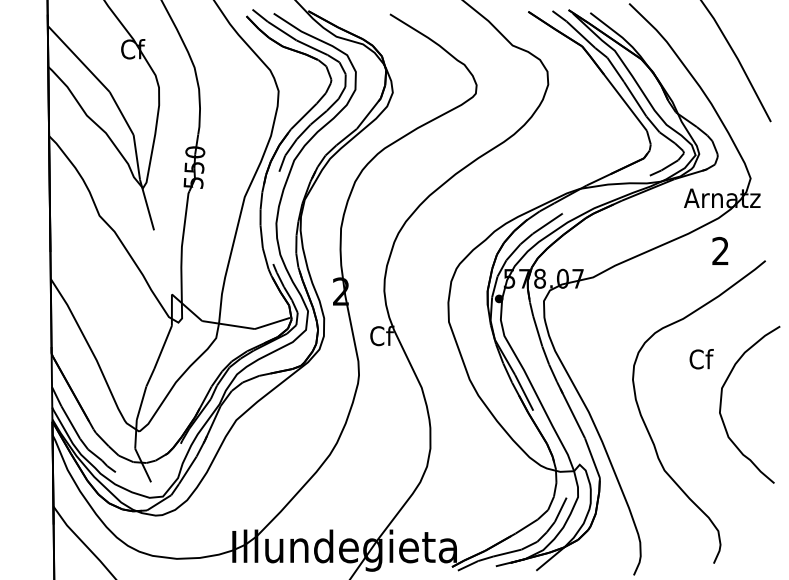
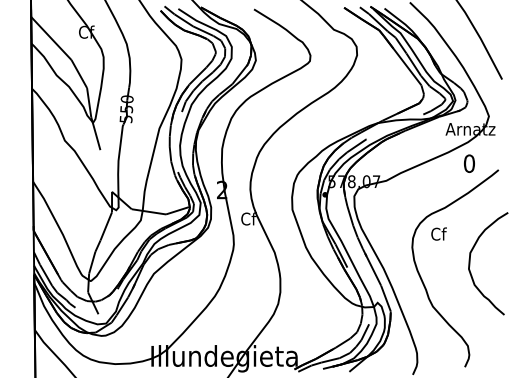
text: (719, 250) -> (468, 163), 2 -> 0
text: (700, 358) -> (438, 233), moved

